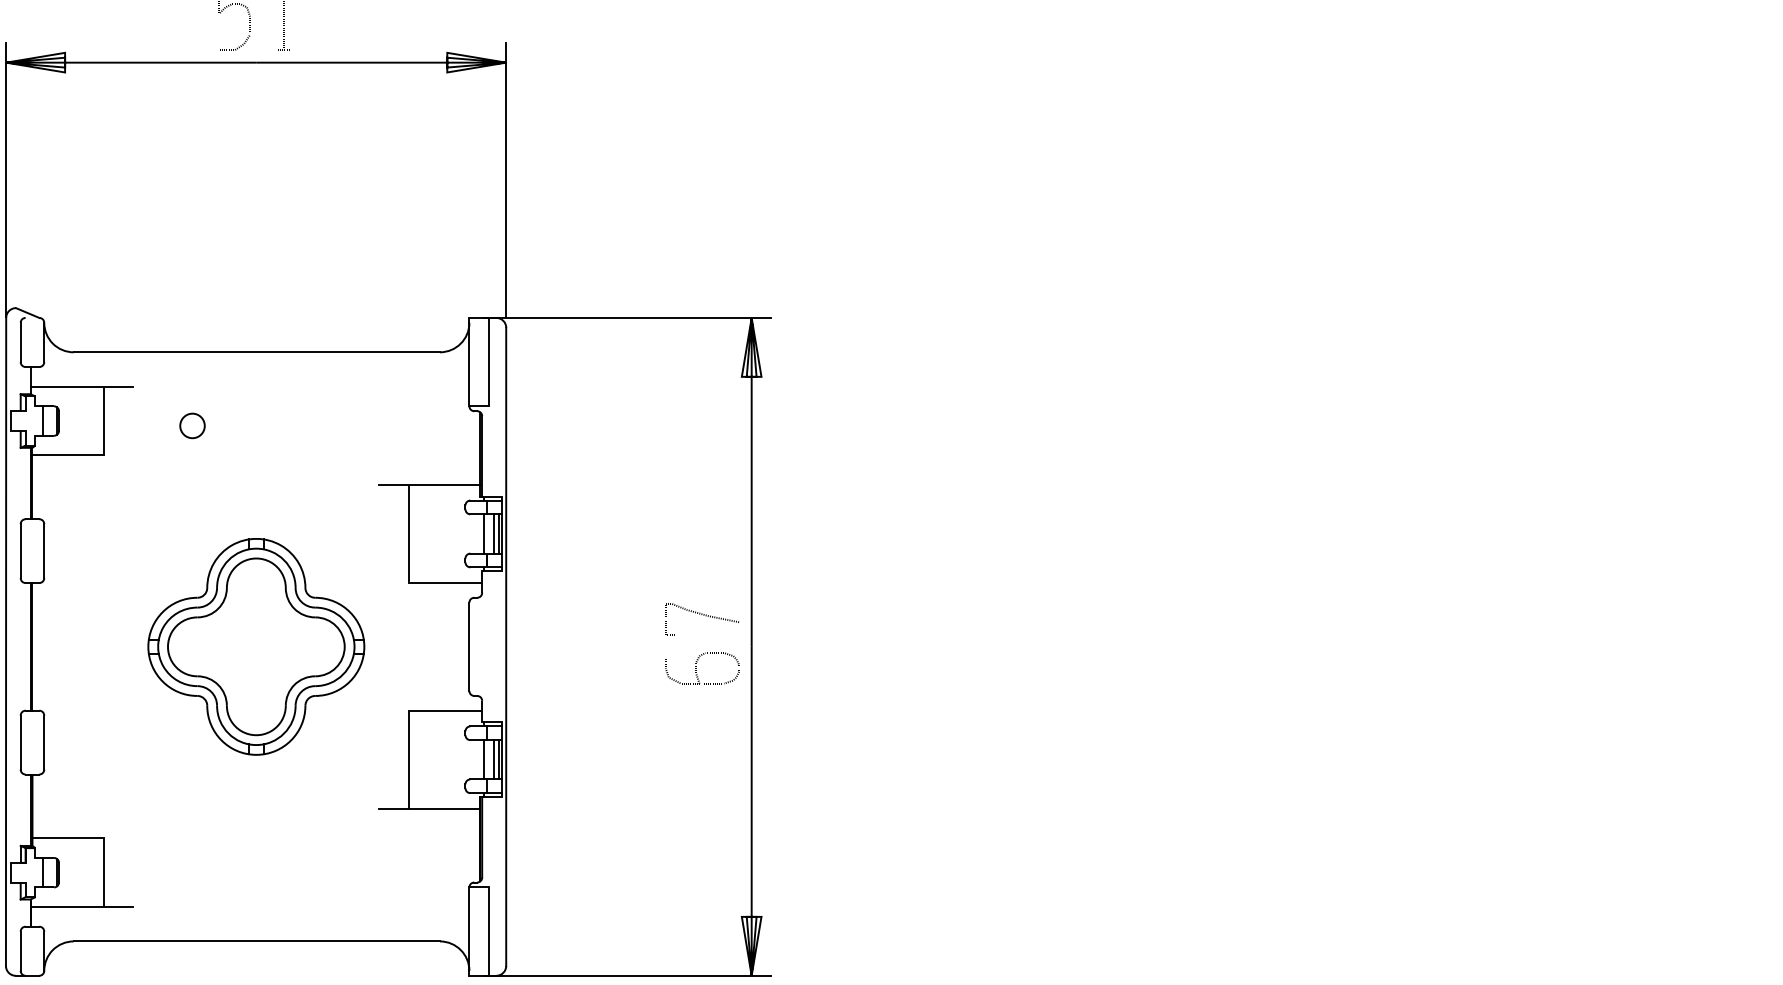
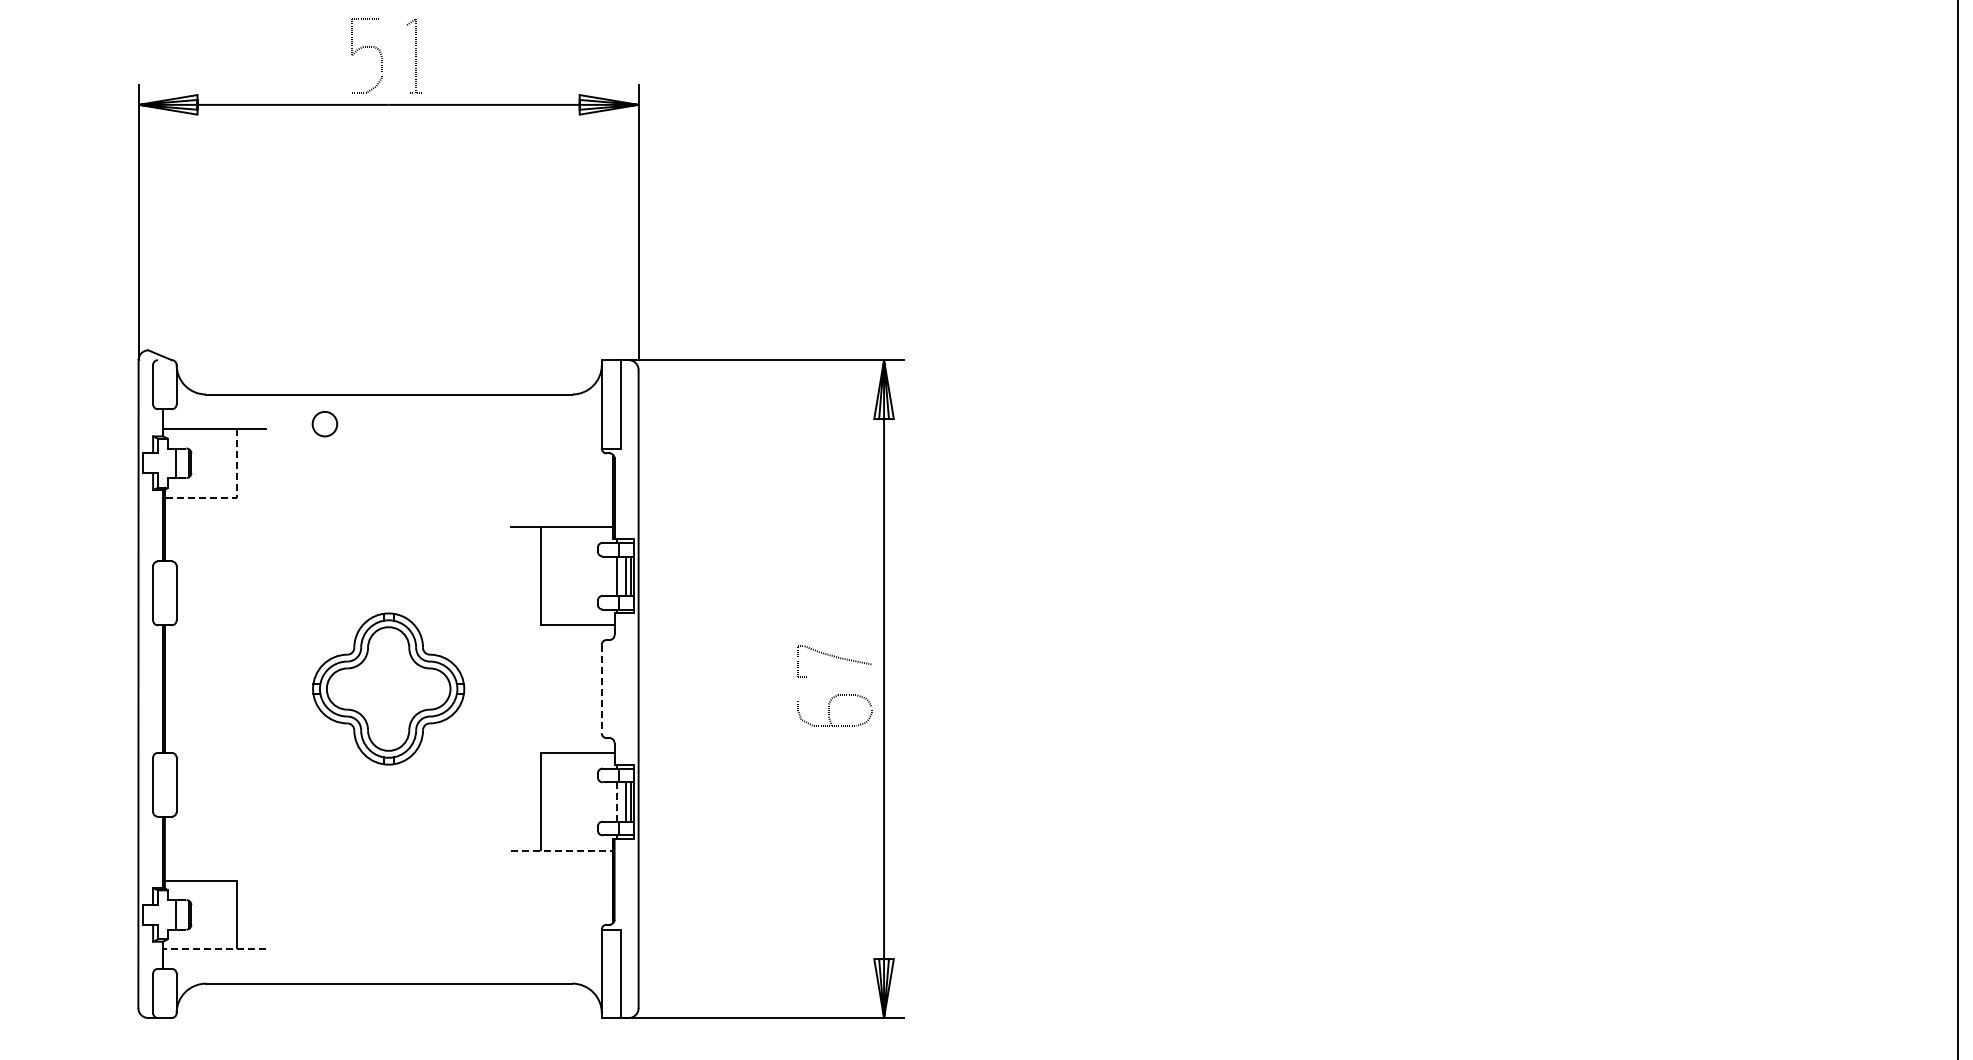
circle: (192, 426) -> (324, 424), moved
line: (103, 455) -> (235, 497), solid -> dashed
part: (256, 646) -> (388, 688), size x0.7
line: (469, 647) -> (601, 689), solid -> dashed
line: (484, 759) -> (616, 801), solid -> dashed
line: (430, 809) -> (562, 851), solid -> dashed
line: (81, 907) -> (213, 949), solid -> dashed

